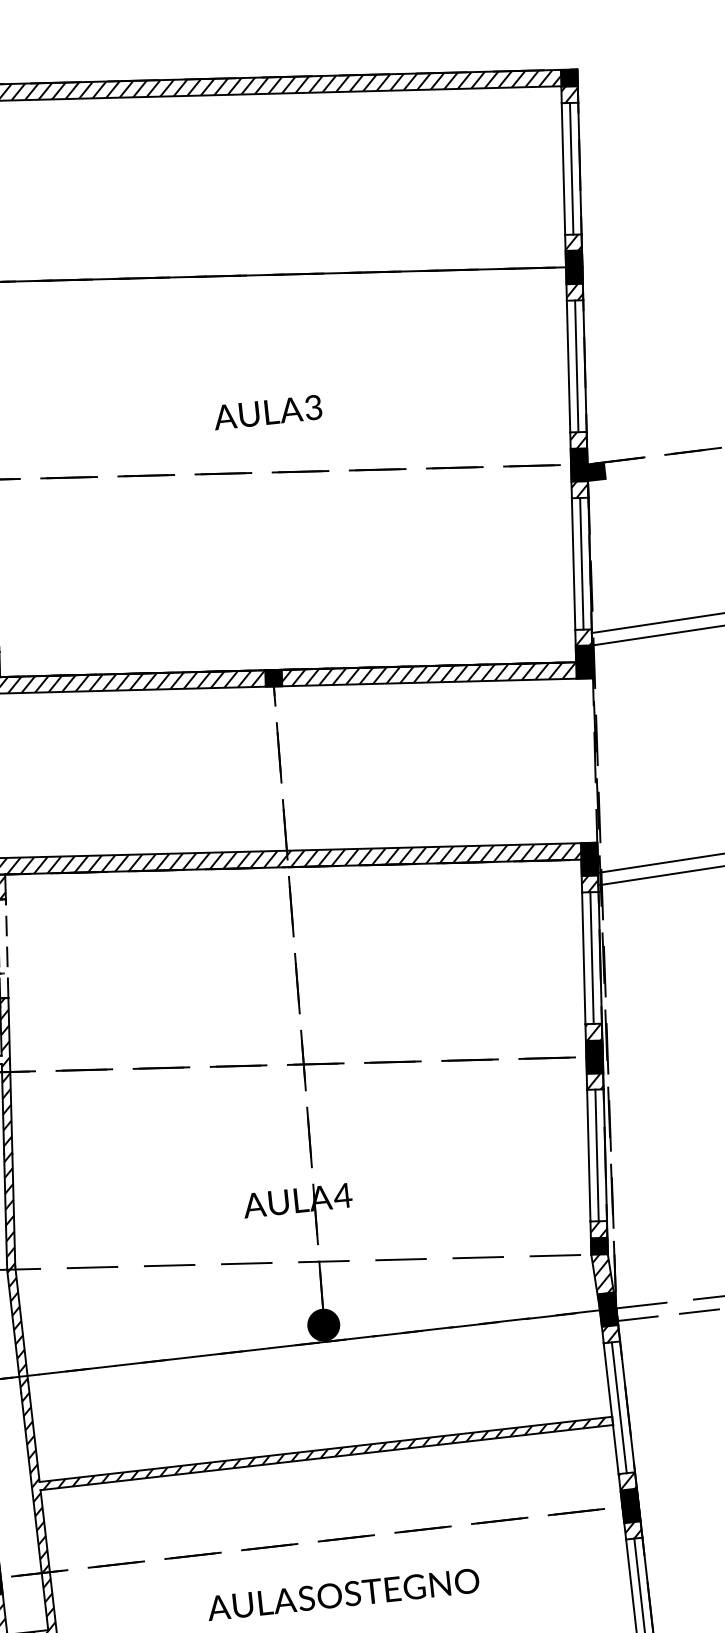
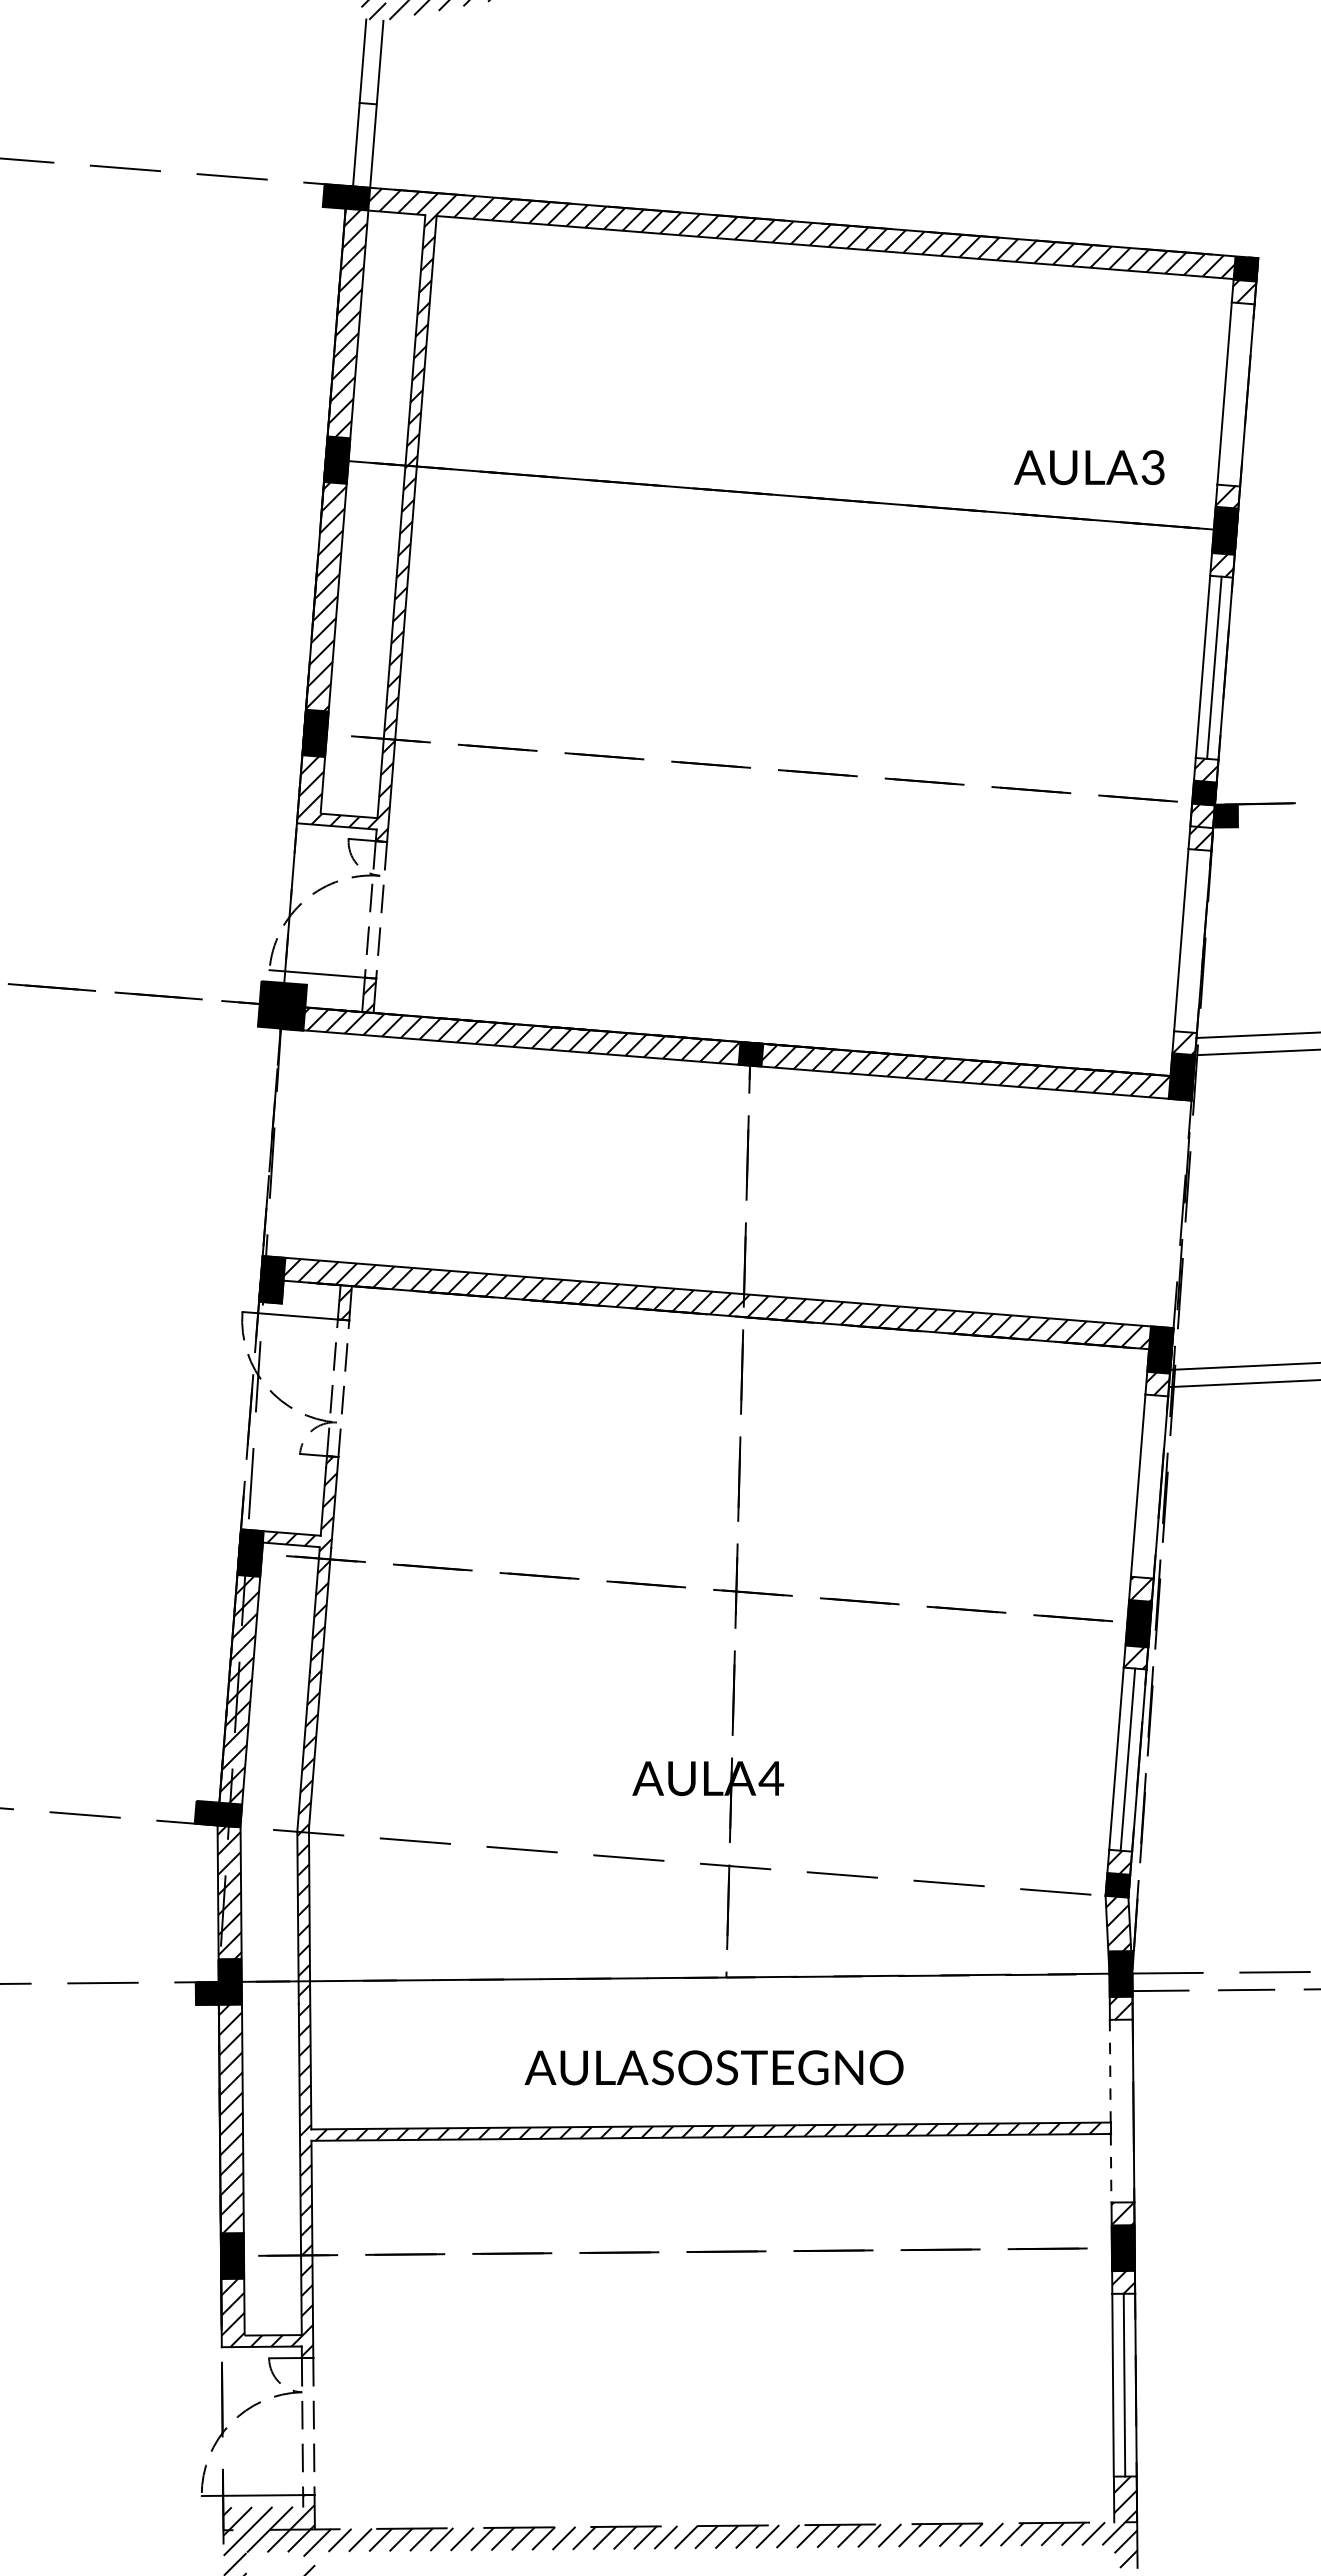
line: (571, 168) -> (1235, 394), removed
text: (267, 412) -> (1089, 467), moved
fill: (579, 473) -> (1202, 815), removed
line: (581, 563) -> (1192, 940), removed
line: (591, 958) -> (1149, 1486), removed
fill: (324, 1325) -> (726, 1954), removed
line: (618, 1407) -> (1121, 2110), removed
line: (611, 1408) -> (1110, 2111), solid -> dashed
text: (342, 1594) -> (713, 2067), moved

